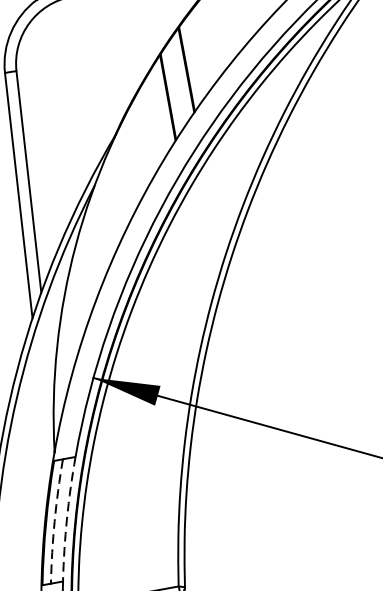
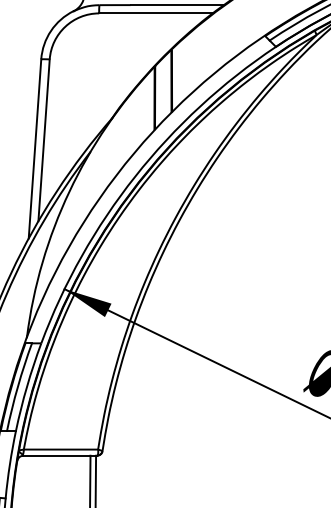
arc: (67, 518) -> (27, 386), dashed -> solid
arc: (54, 521) -> (17, 386), dashed -> solid

